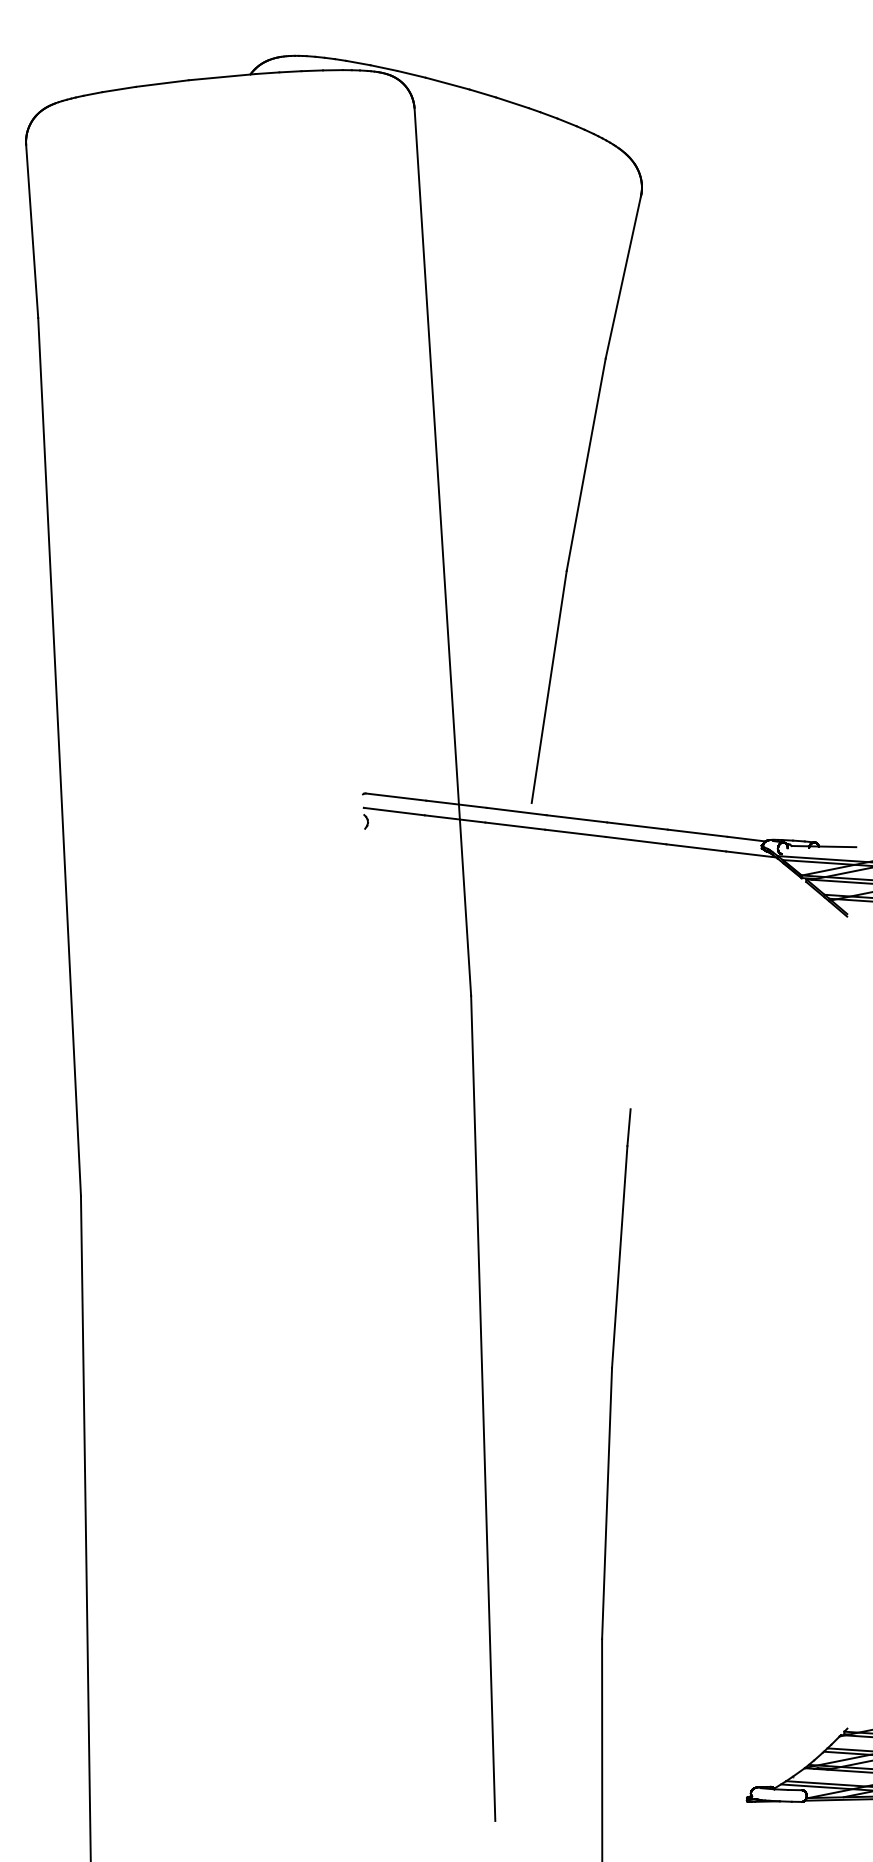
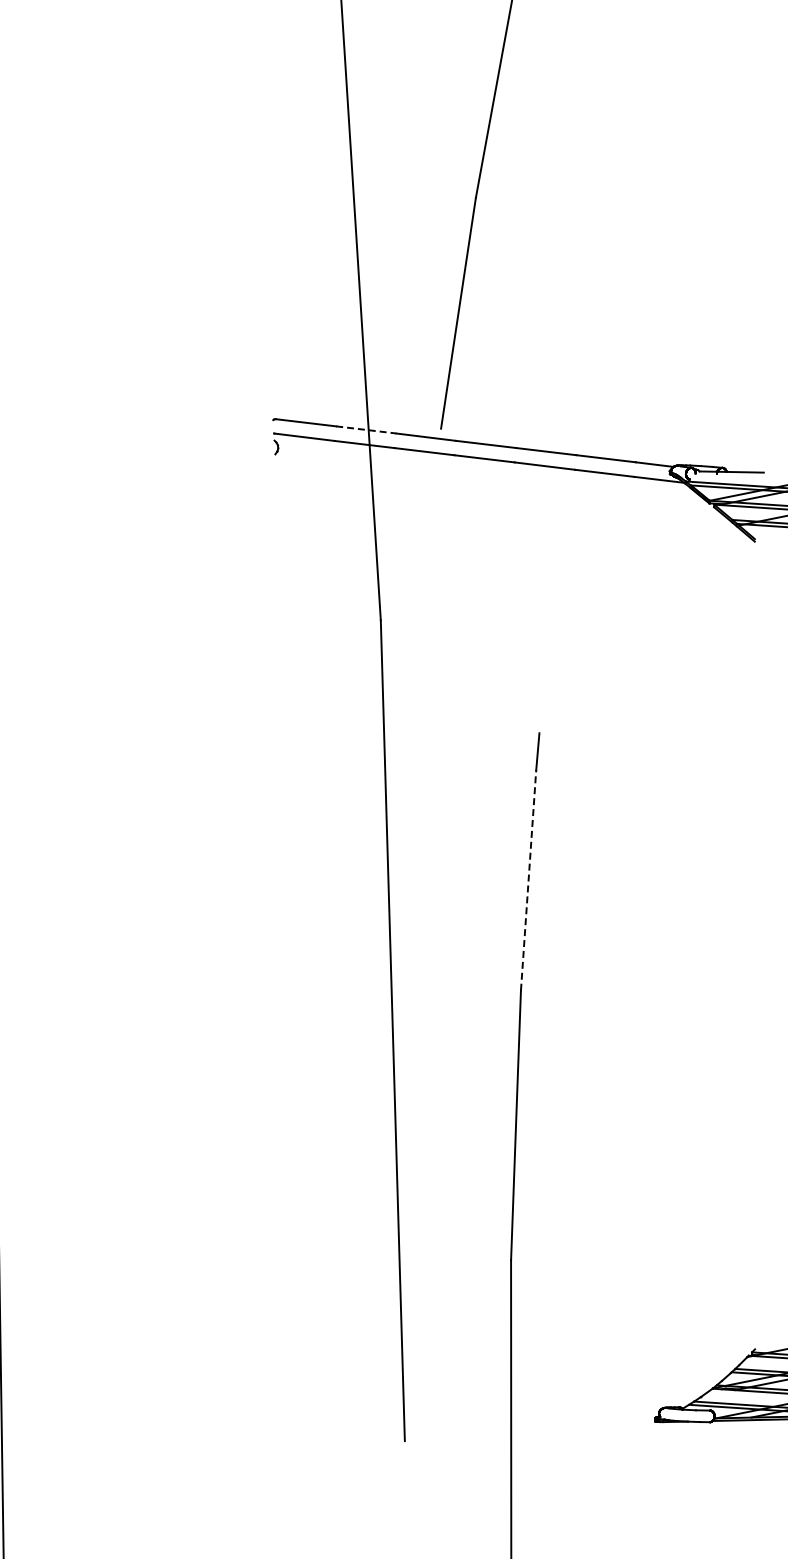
line: (457, 804) -> (367, 430), solid -> dashed
line: (619, 1256) -> (528, 879), solid -> dashed

